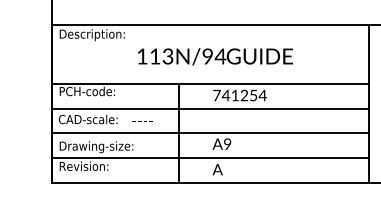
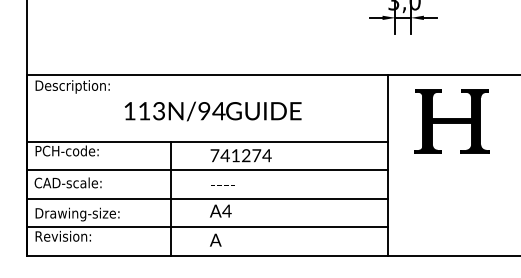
text: (253, 95) -> (256, 155), 741254 -> 741274
text: (142, 121) -> (222, 185), moved
text: (227, 143) -> (226, 210), A9 -> A4

